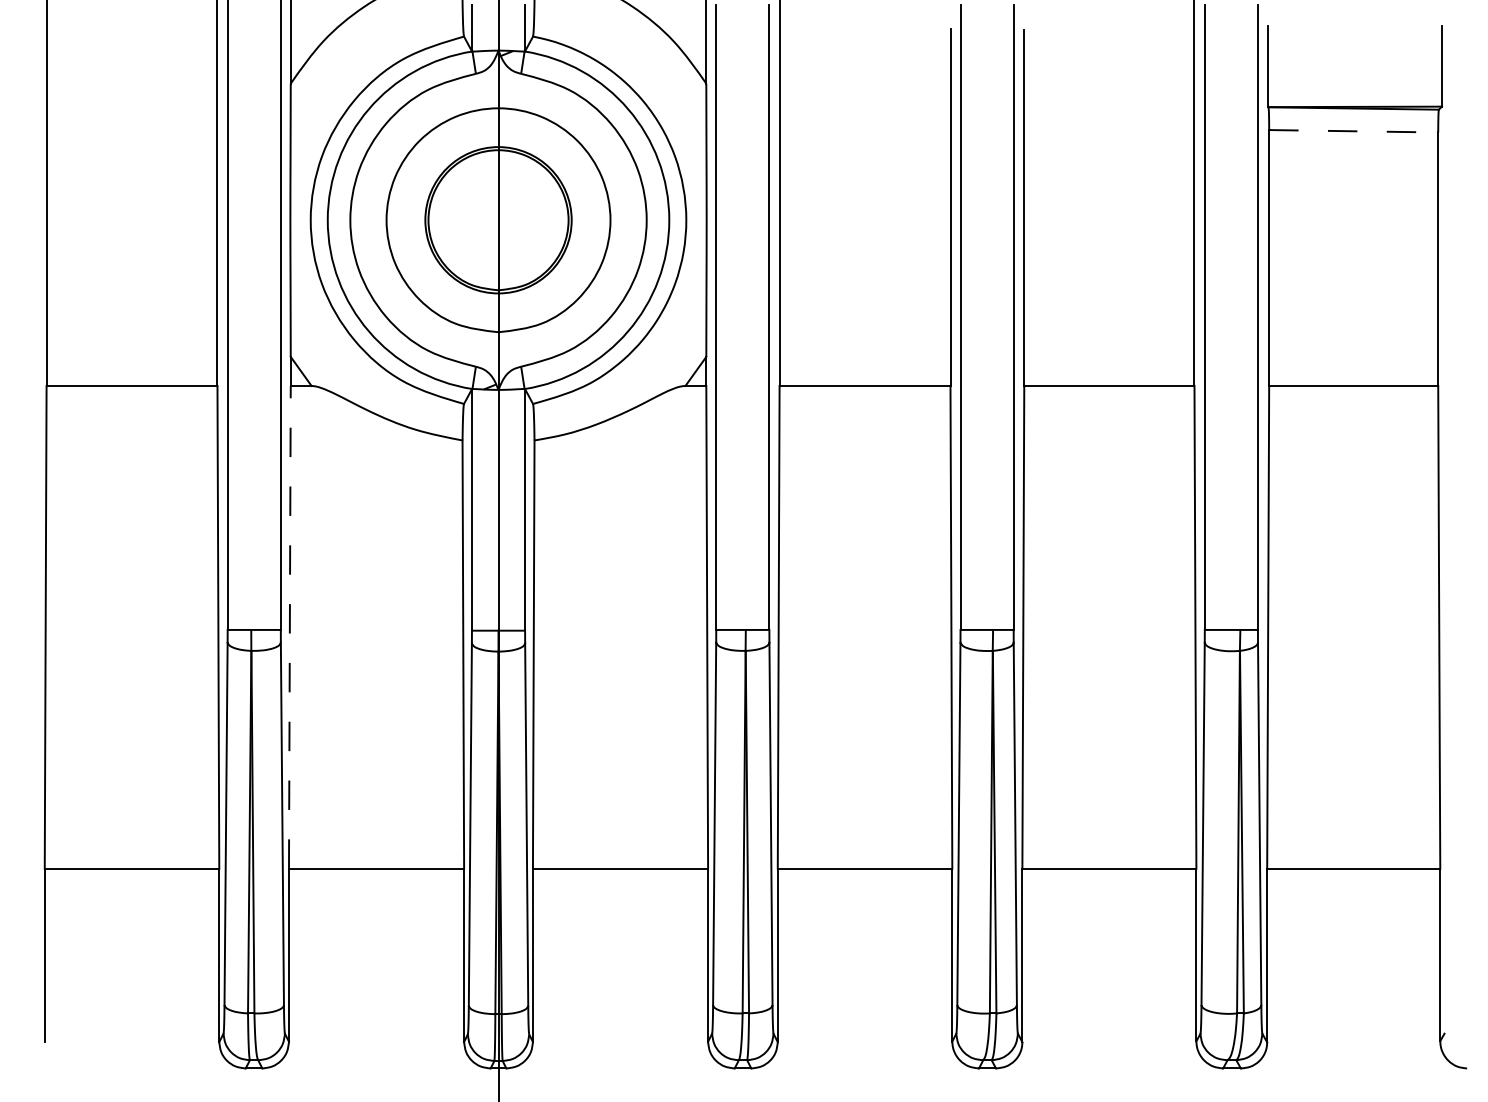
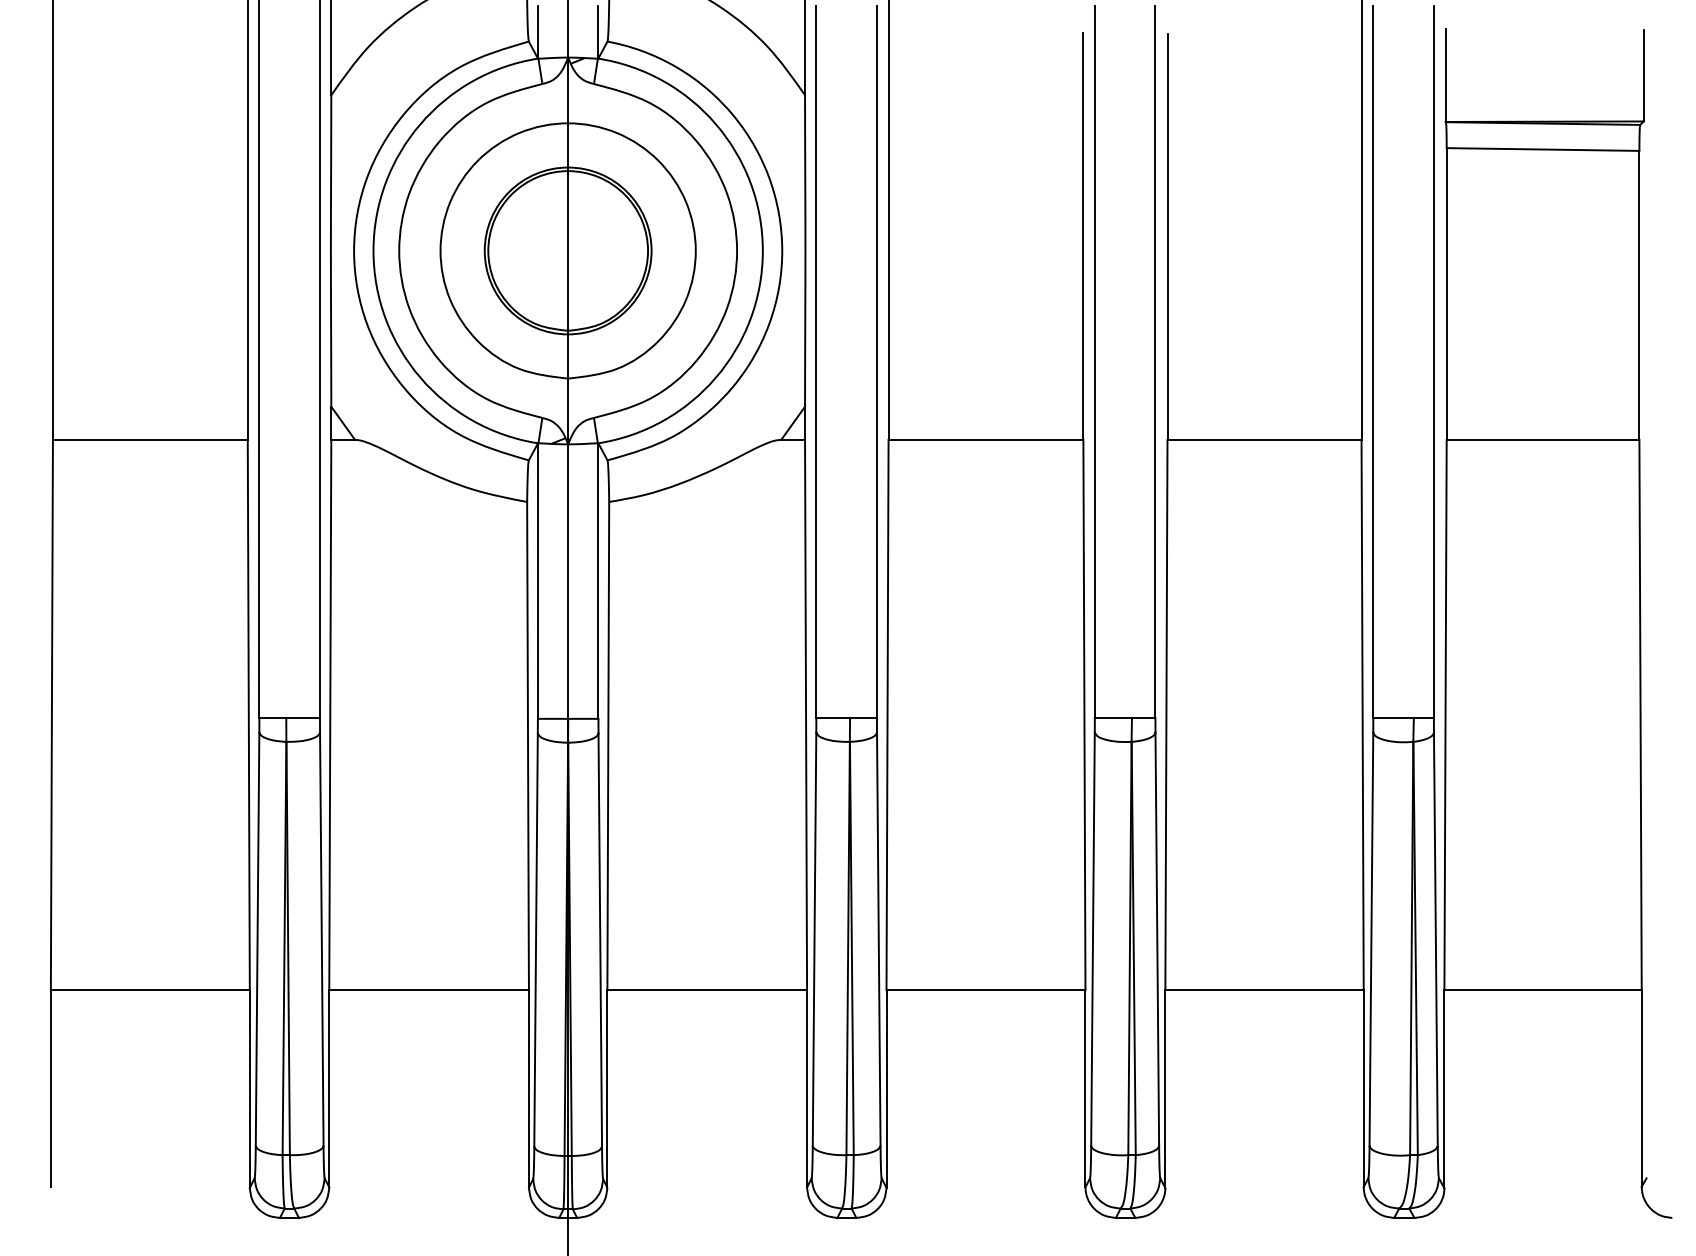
line: (1354, 131) -> (1543, 149), dashed -> solid
line: (290, 626) -> (330, 714), dashed -> solid

